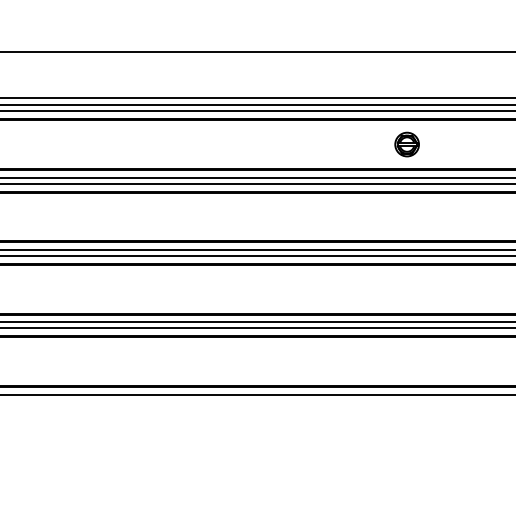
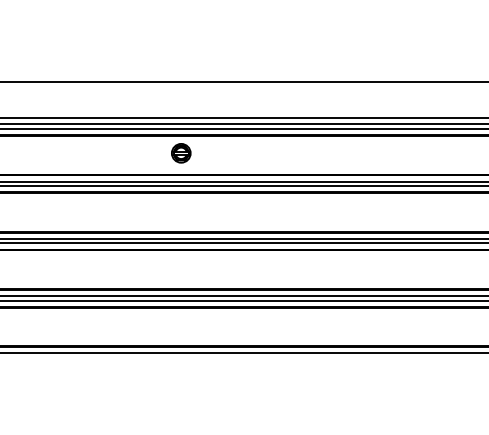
part: (407, 144) -> (181, 153), moved

